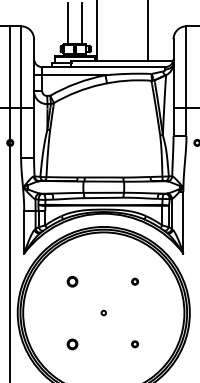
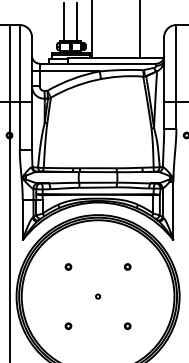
part: (72, 281) -> (68, 266), size x0.62
part: (72, 343) -> (68, 325), size x0.62

